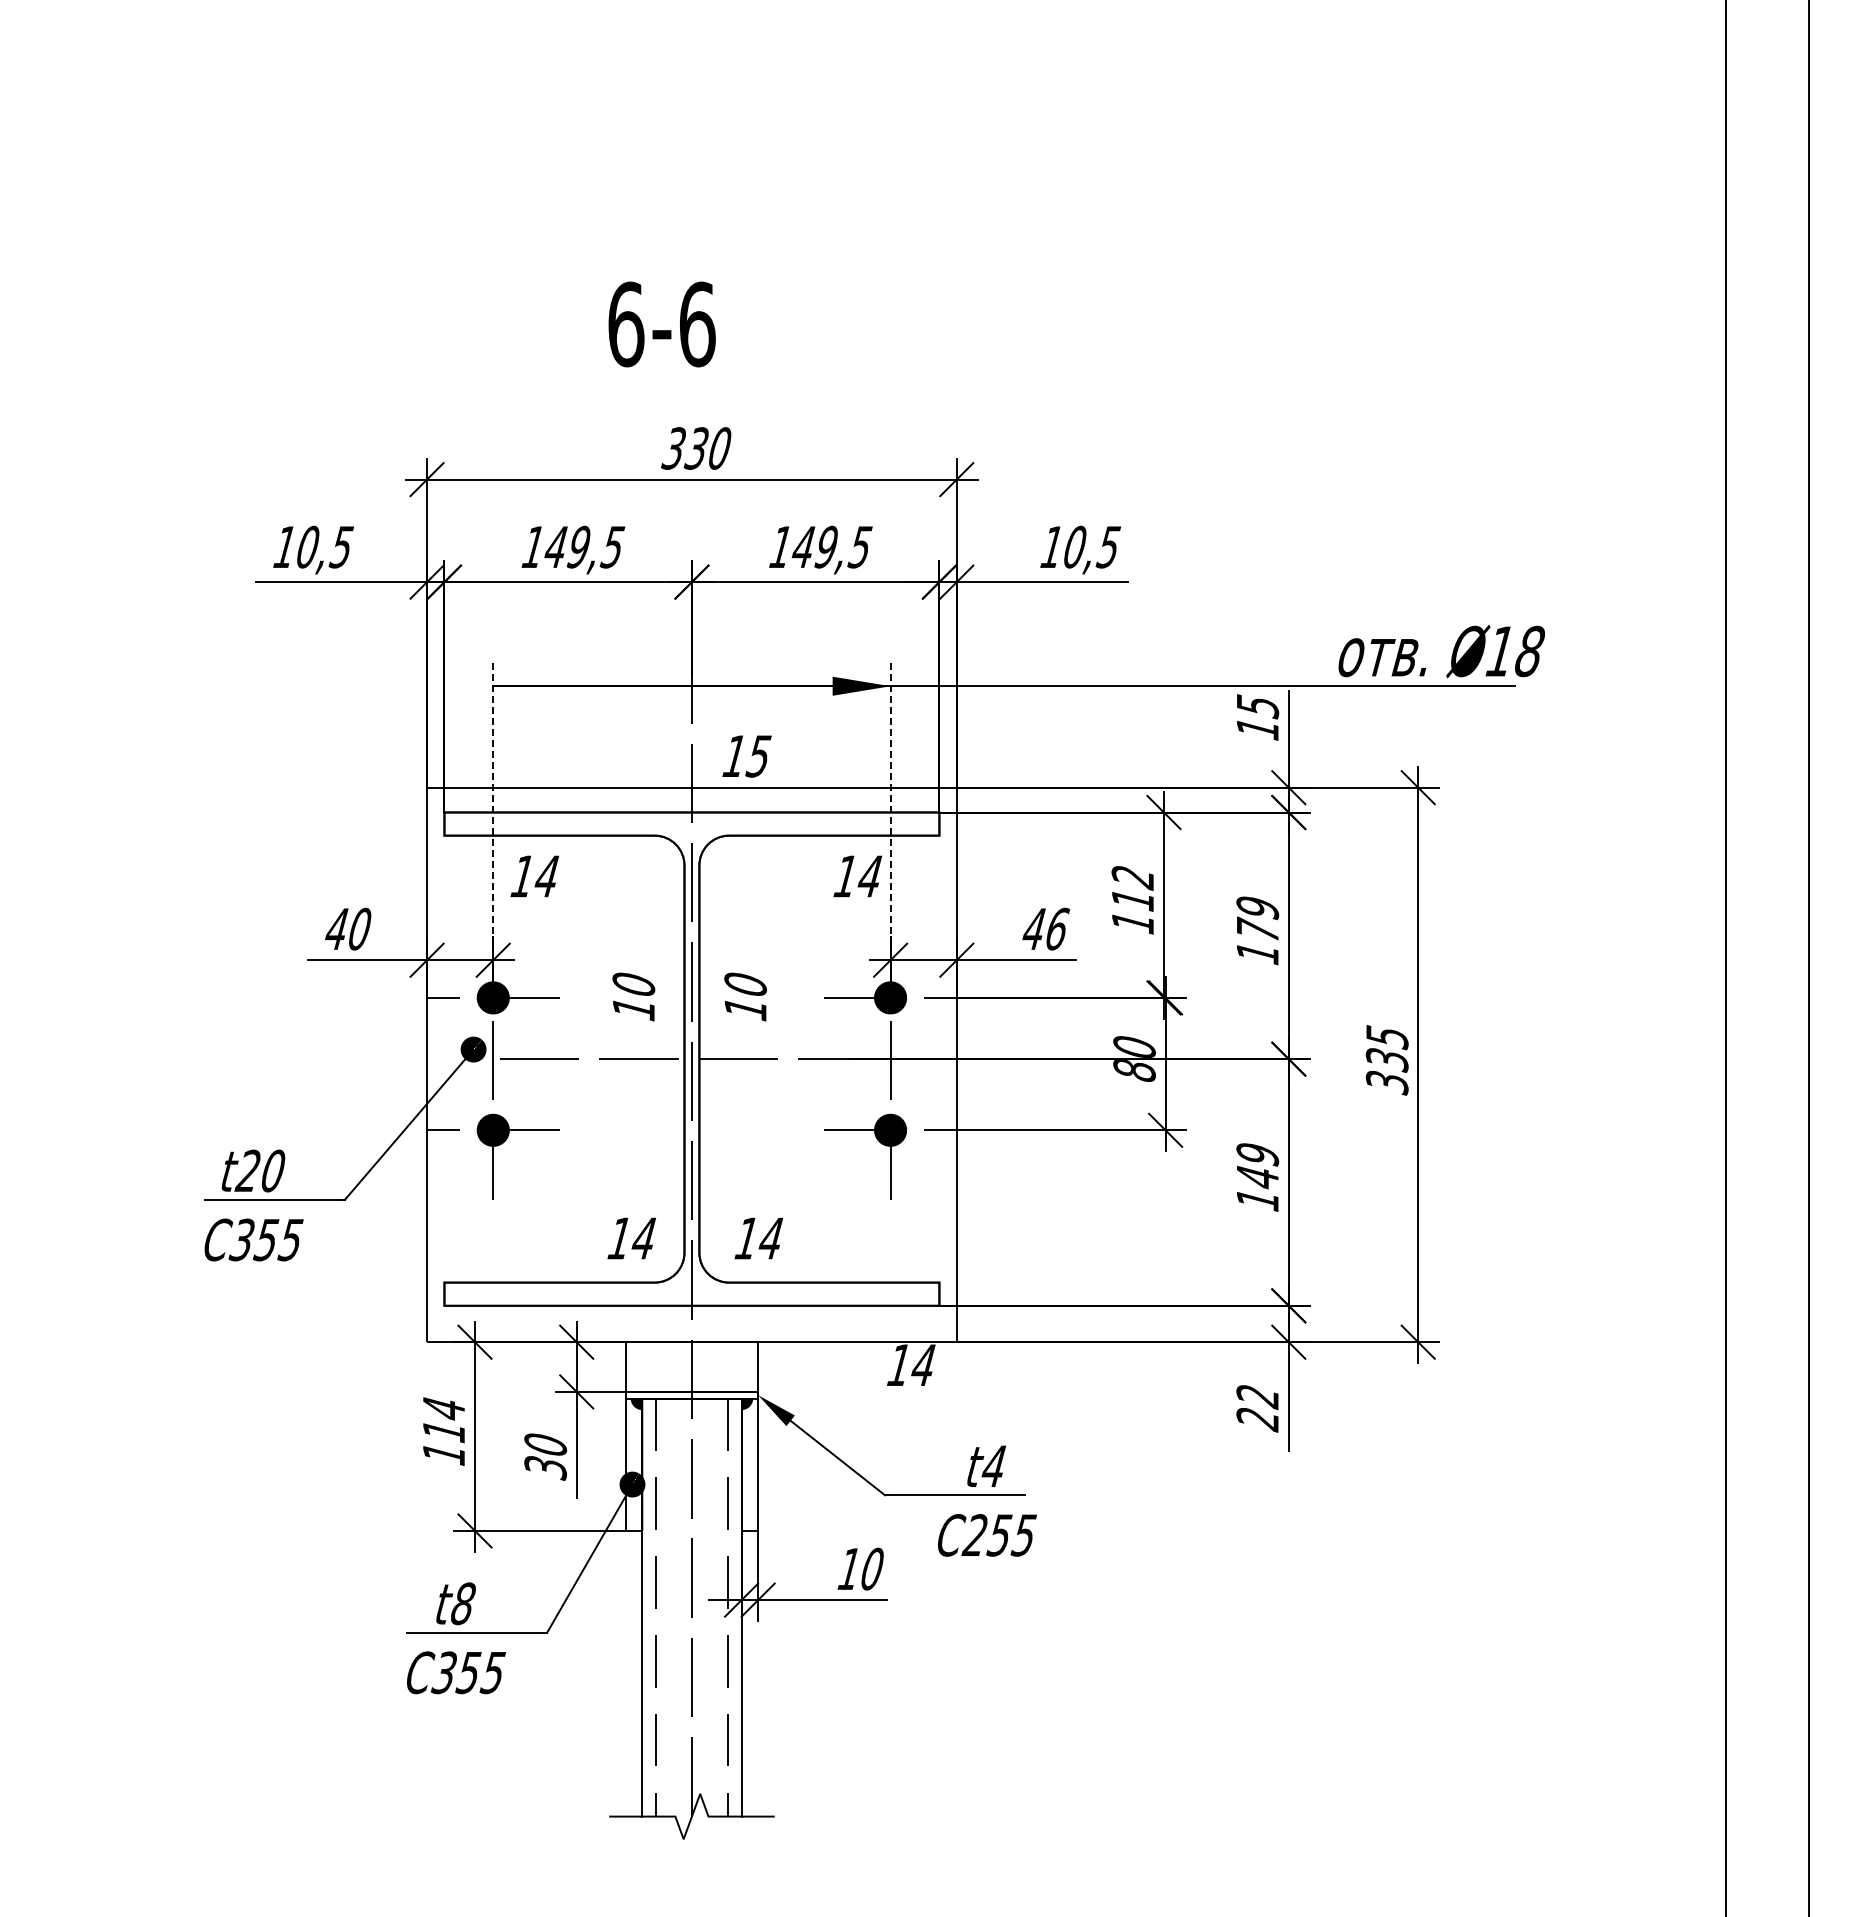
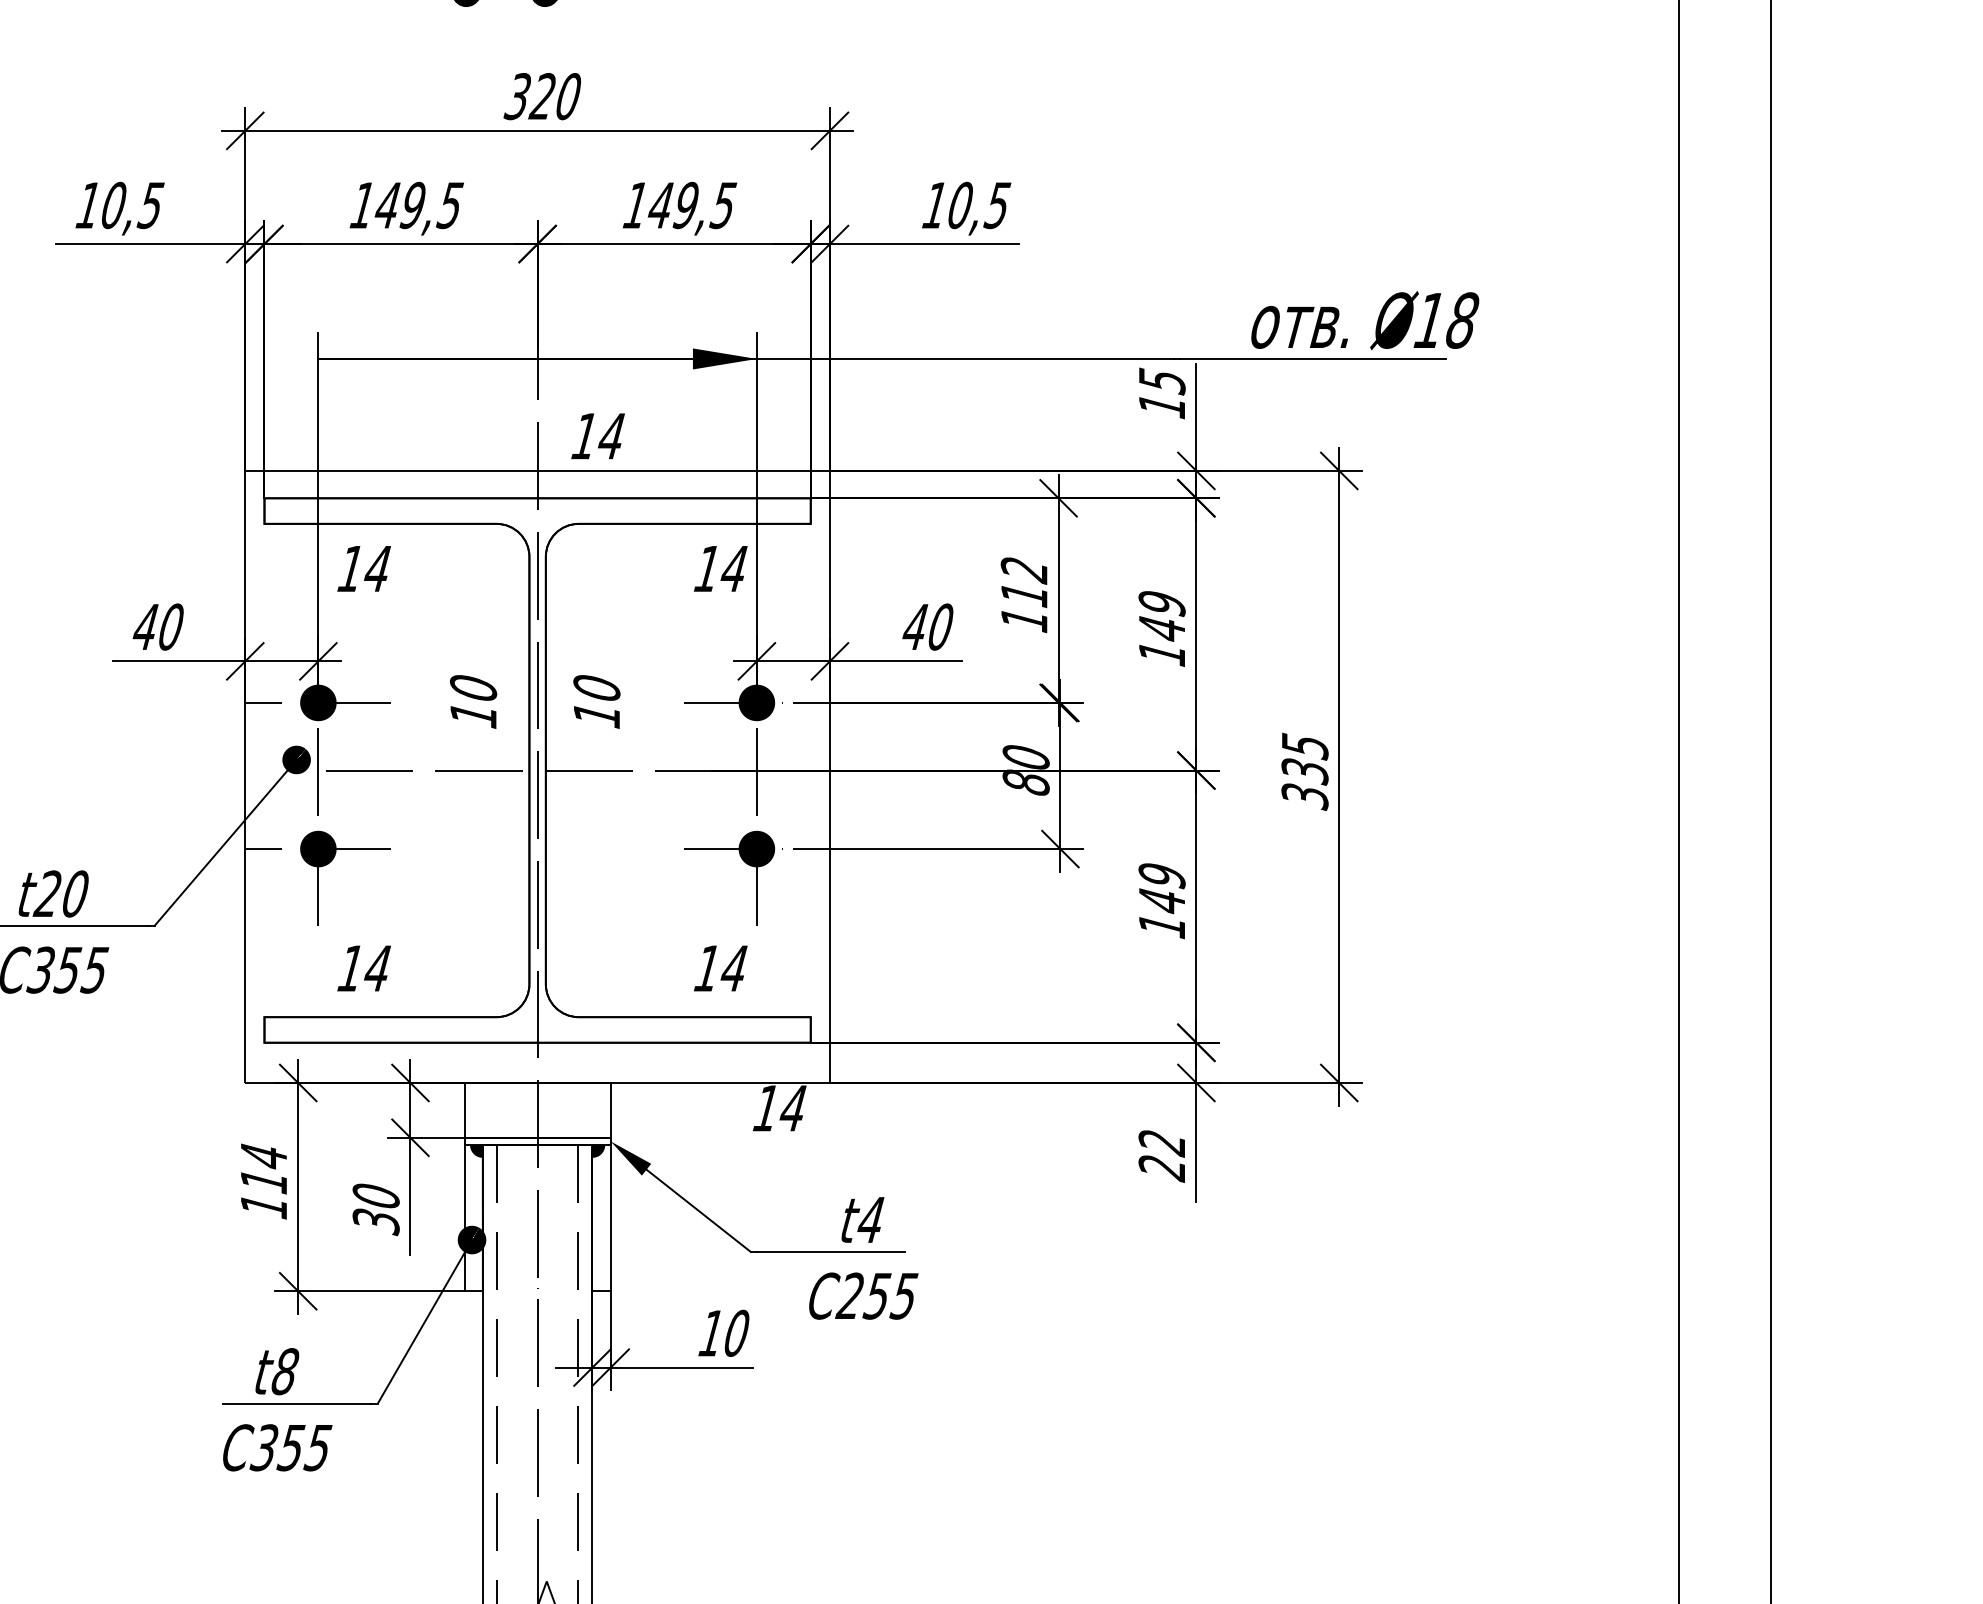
text: (695, 448) -> (541, 96), 330 -> 320
text: (758, 756) -> (611, 436), 15 -> 14
line: (493, 803) -> (318, 488), dashed -> solid
line: (890, 803) -> (756, 488), dashed -> solid
text: (1058, 928) -> (942, 626), 46 -> 40
text: (1257, 929) -> (1161, 627), 179 -> 149
text: (631, 1238) -> (363, 968), moved
text: (758, 1238) -> (720, 968), moved

